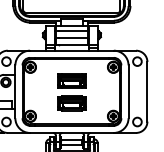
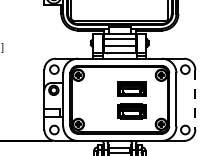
line: (147, 91) -> (195, 99), solid -> dashed
part: (71, 92) -> (131, 100), moved

